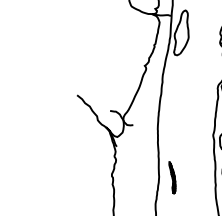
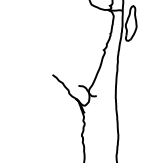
part: (172, 177) -> (128, 135), removed

